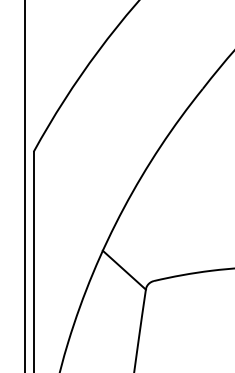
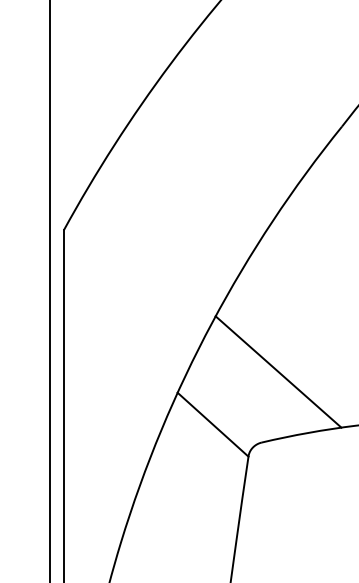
line: (163, 237) -> (277, 370), added

